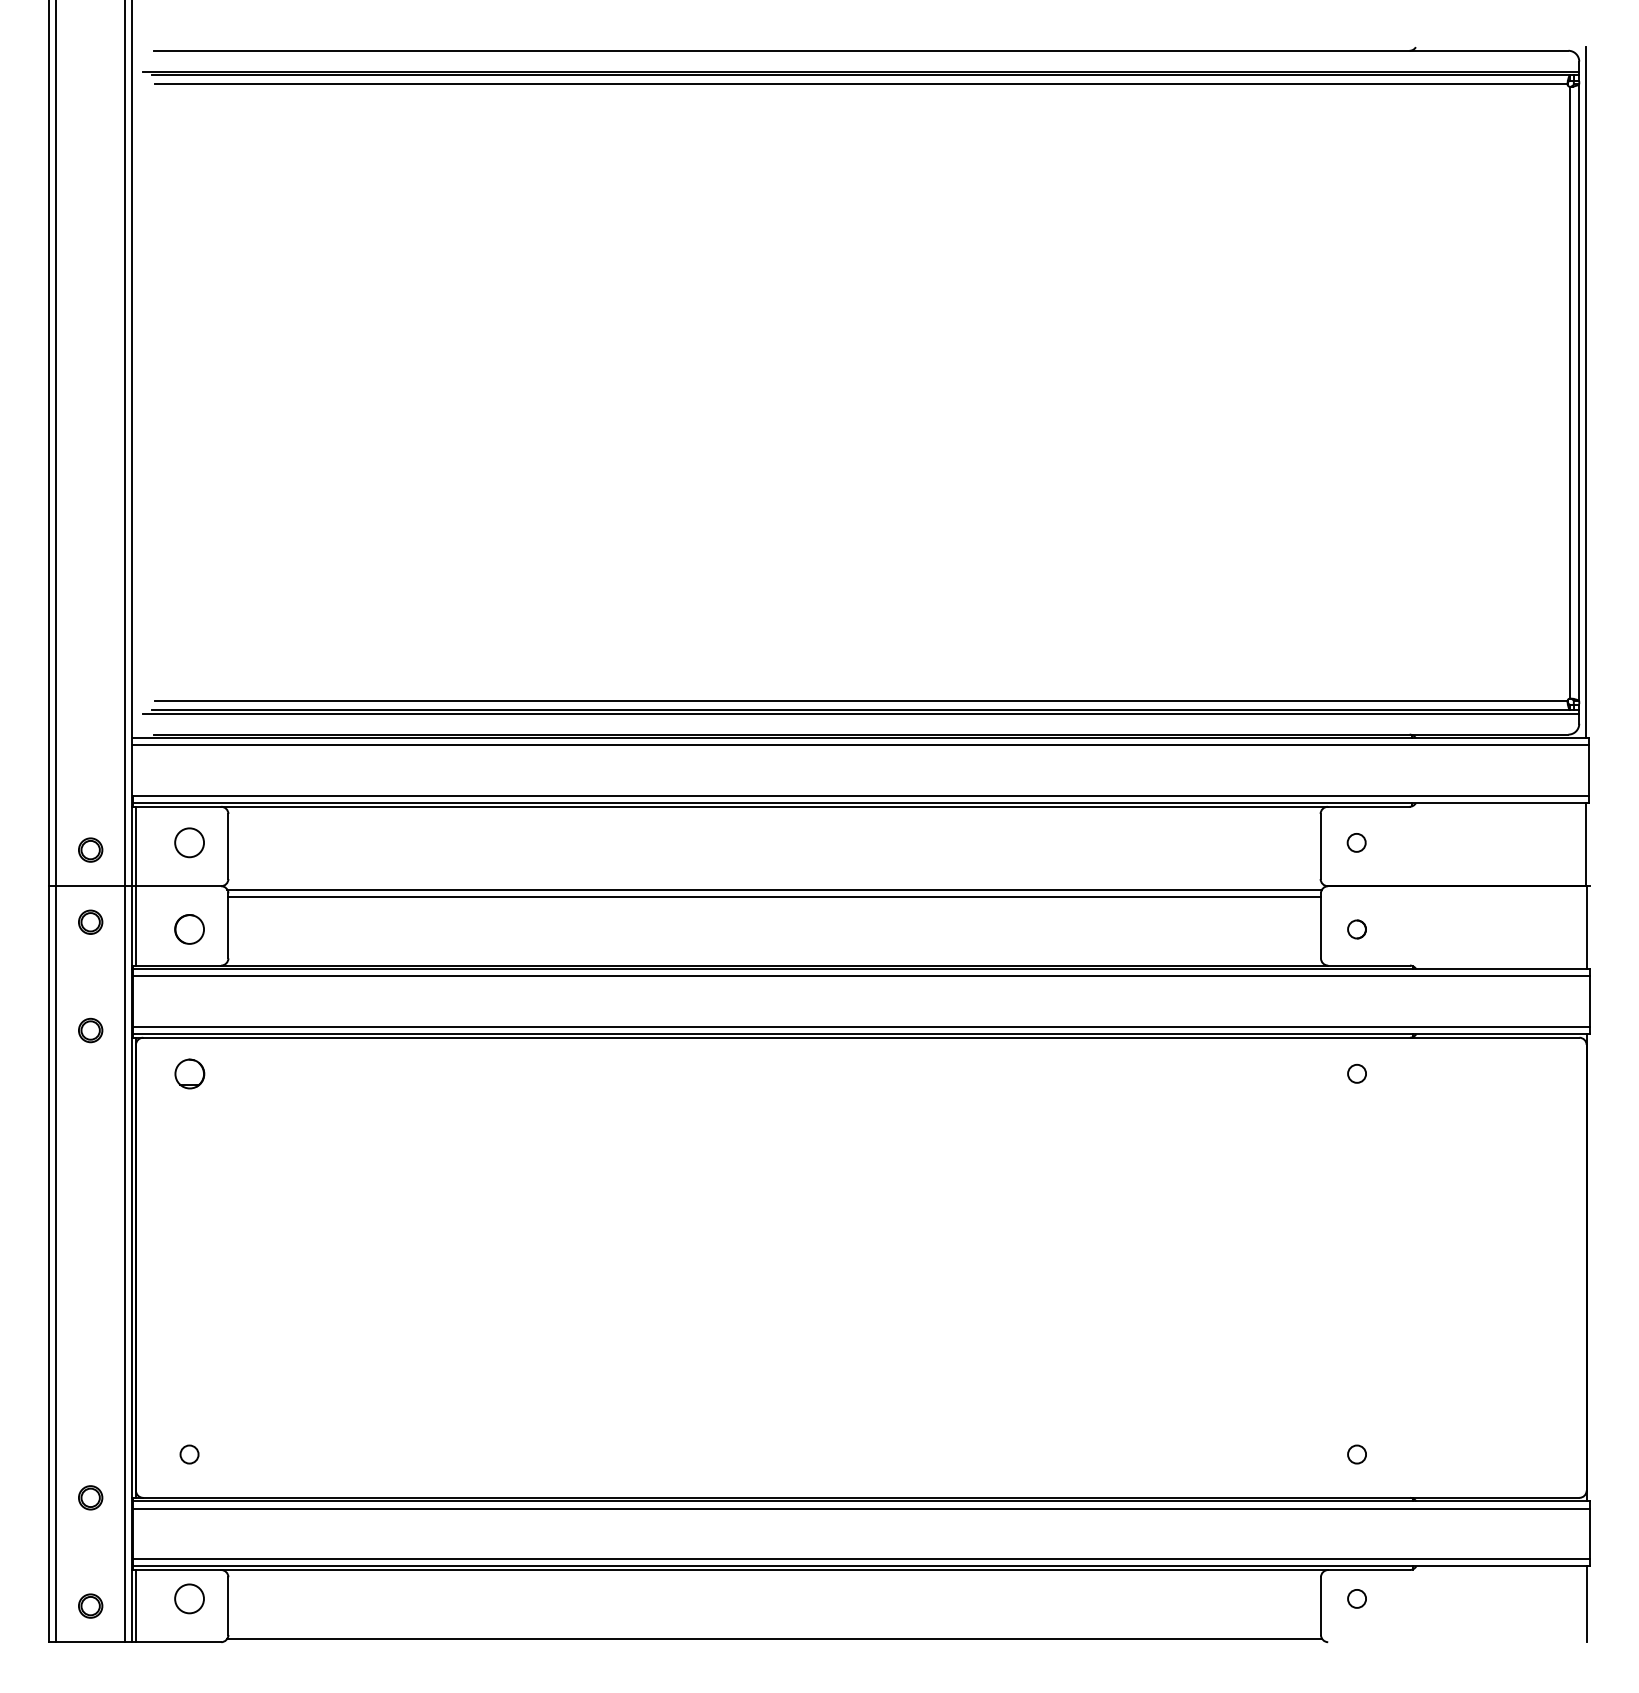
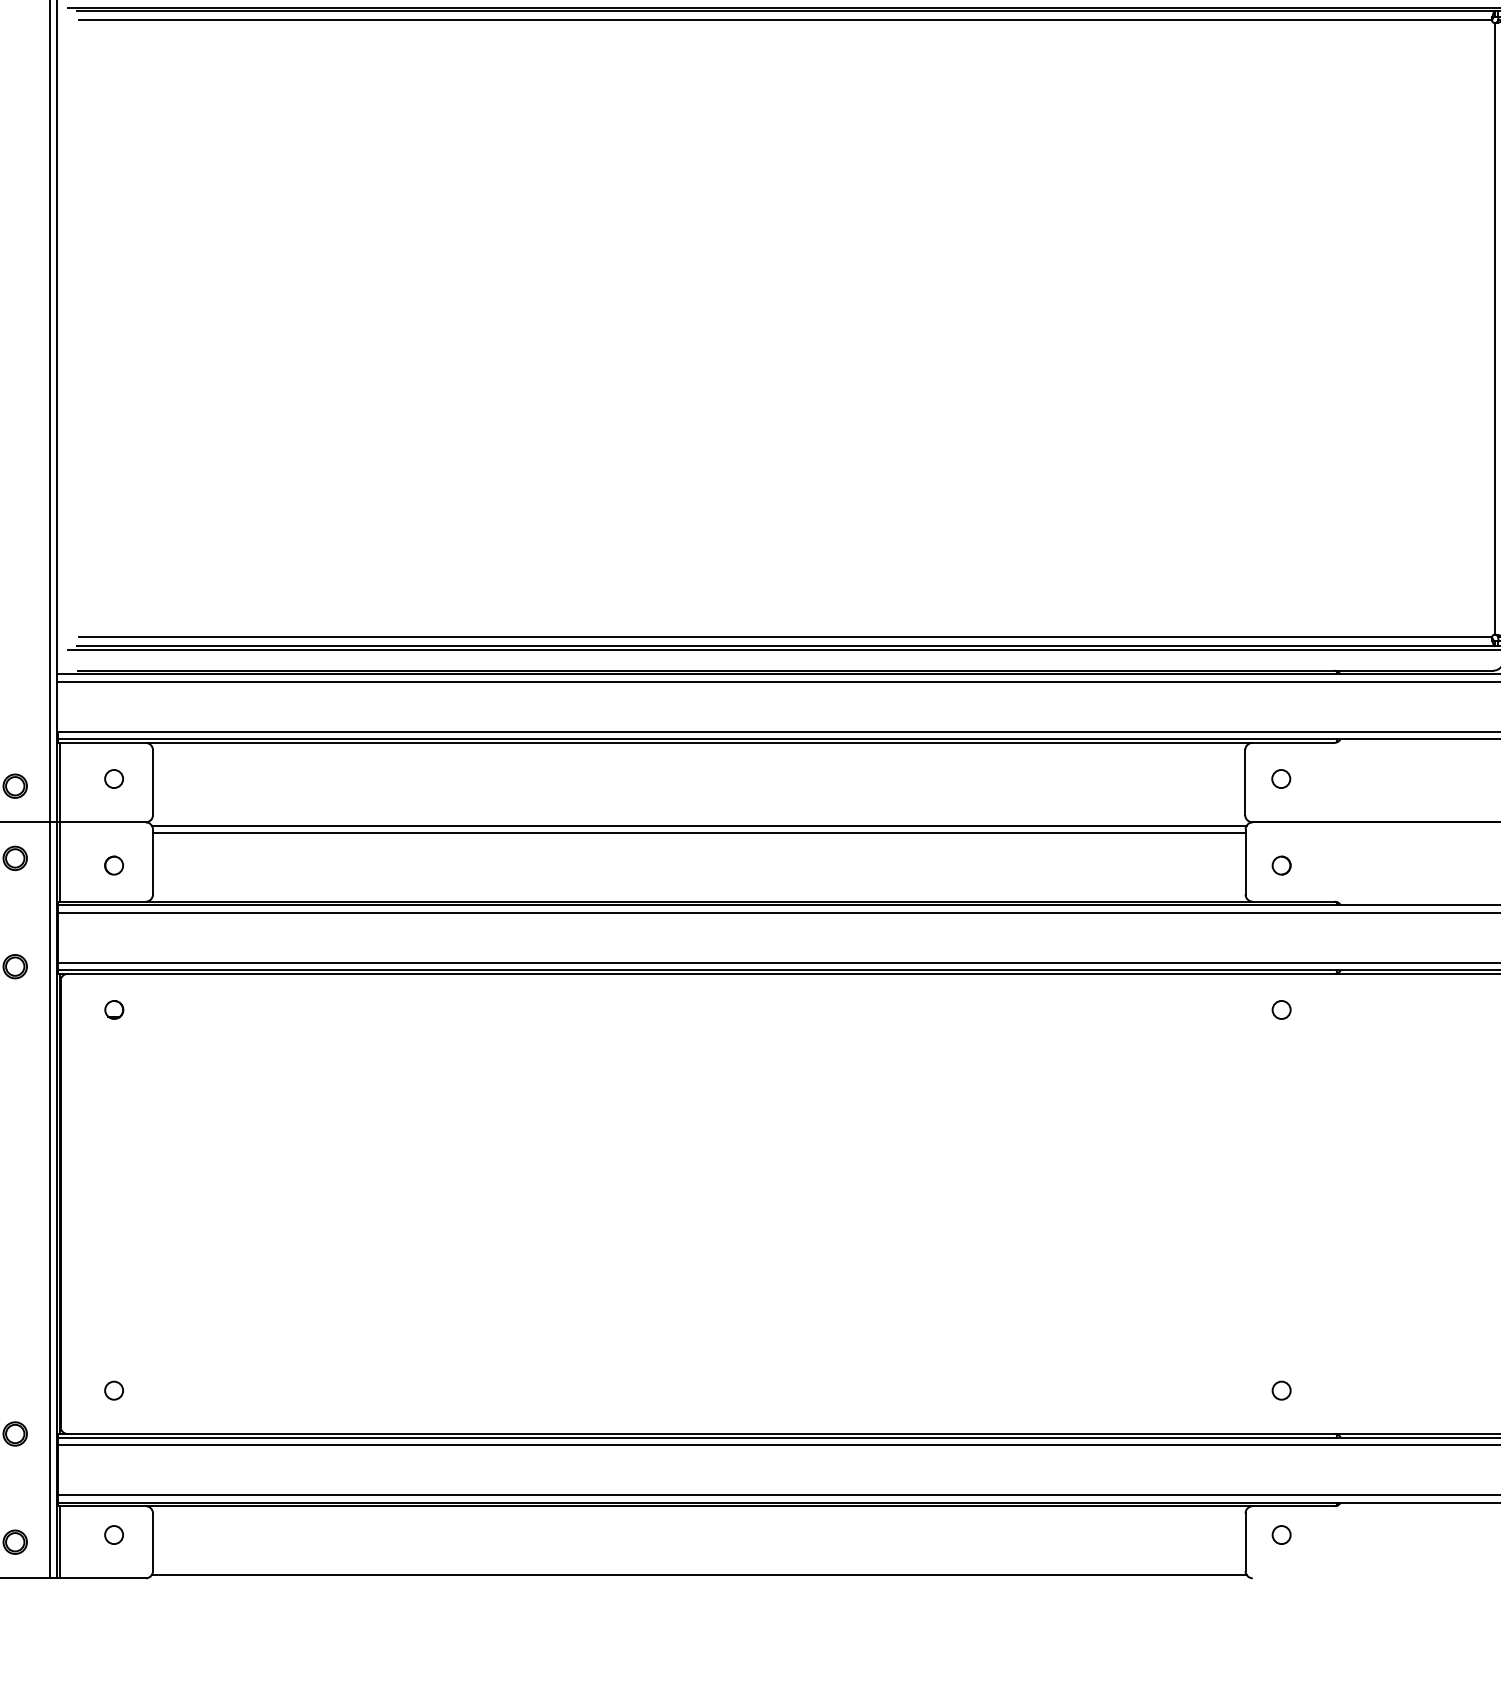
circle: (189, 842) -> (114, 778), size x0.62
circle: (189, 929) -> (114, 865), size x0.62
part: (189, 1073) -> (114, 1009), size x0.62
circle: (189, 1598) -> (114, 1534), size x0.62

